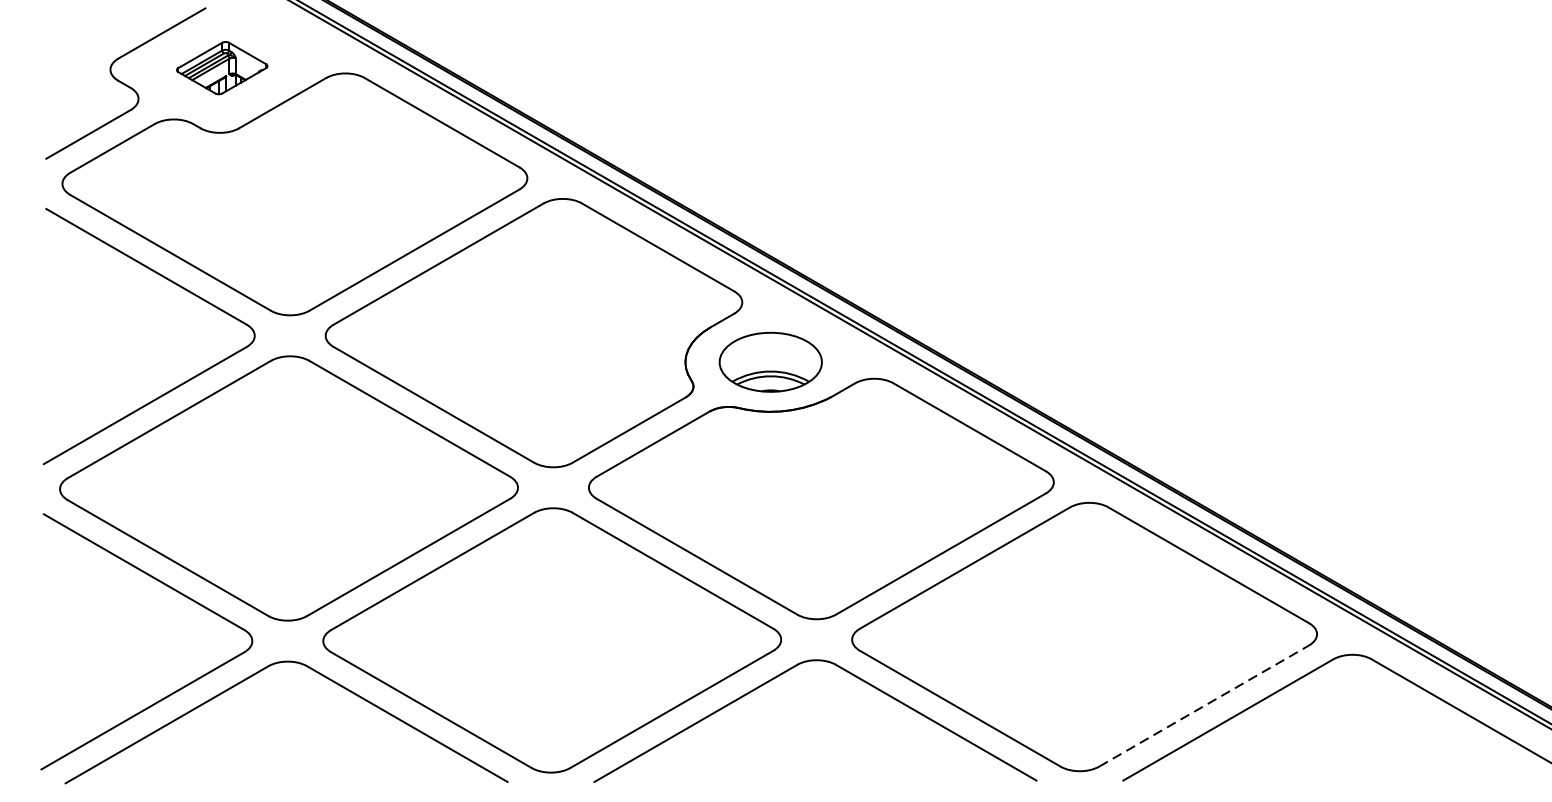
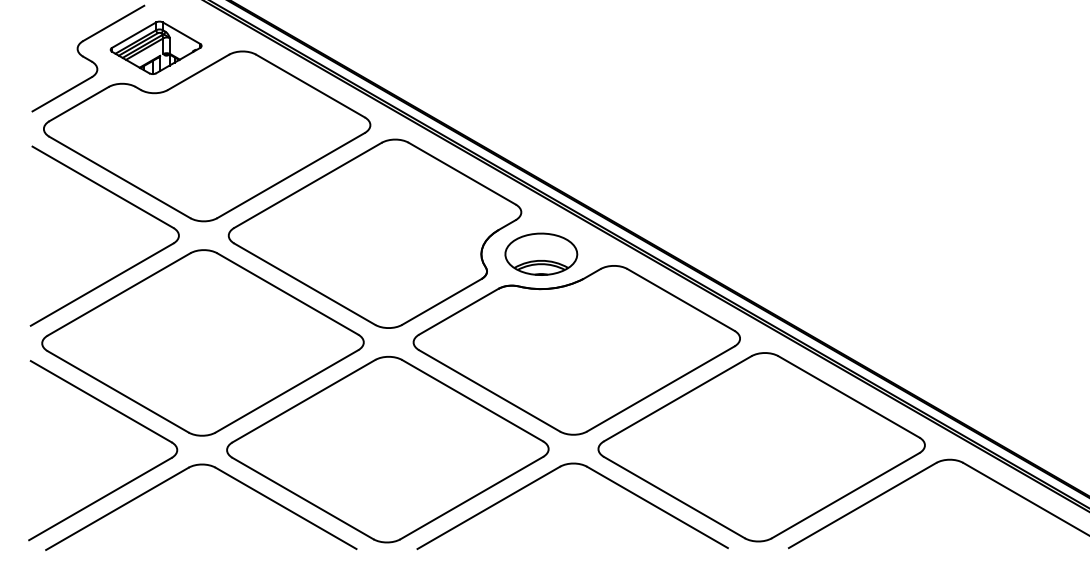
part: (221, 67) -> (155, 47), size x1.43
line: (1205, 705) -> (846, 495), dashed -> solid

